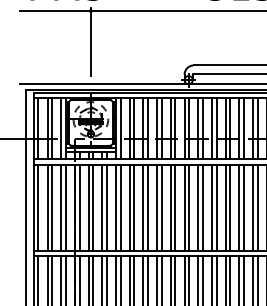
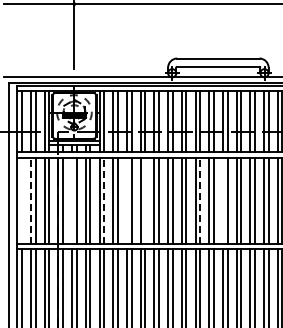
line: (37, 207) -> (21, 200), removed
line: (47, 207) -> (31, 200), solid -> dashed
line: (88, 207) -> (72, 200), removed
line: (120, 207) -> (104, 200), solid -> dashed
line: (143, 207) -> (127, 200), removed
line: (161, 207) -> (145, 200), removed
line: (216, 207) -> (200, 200), solid -> dashed
line: (238, 207) -> (222, 200), removed

